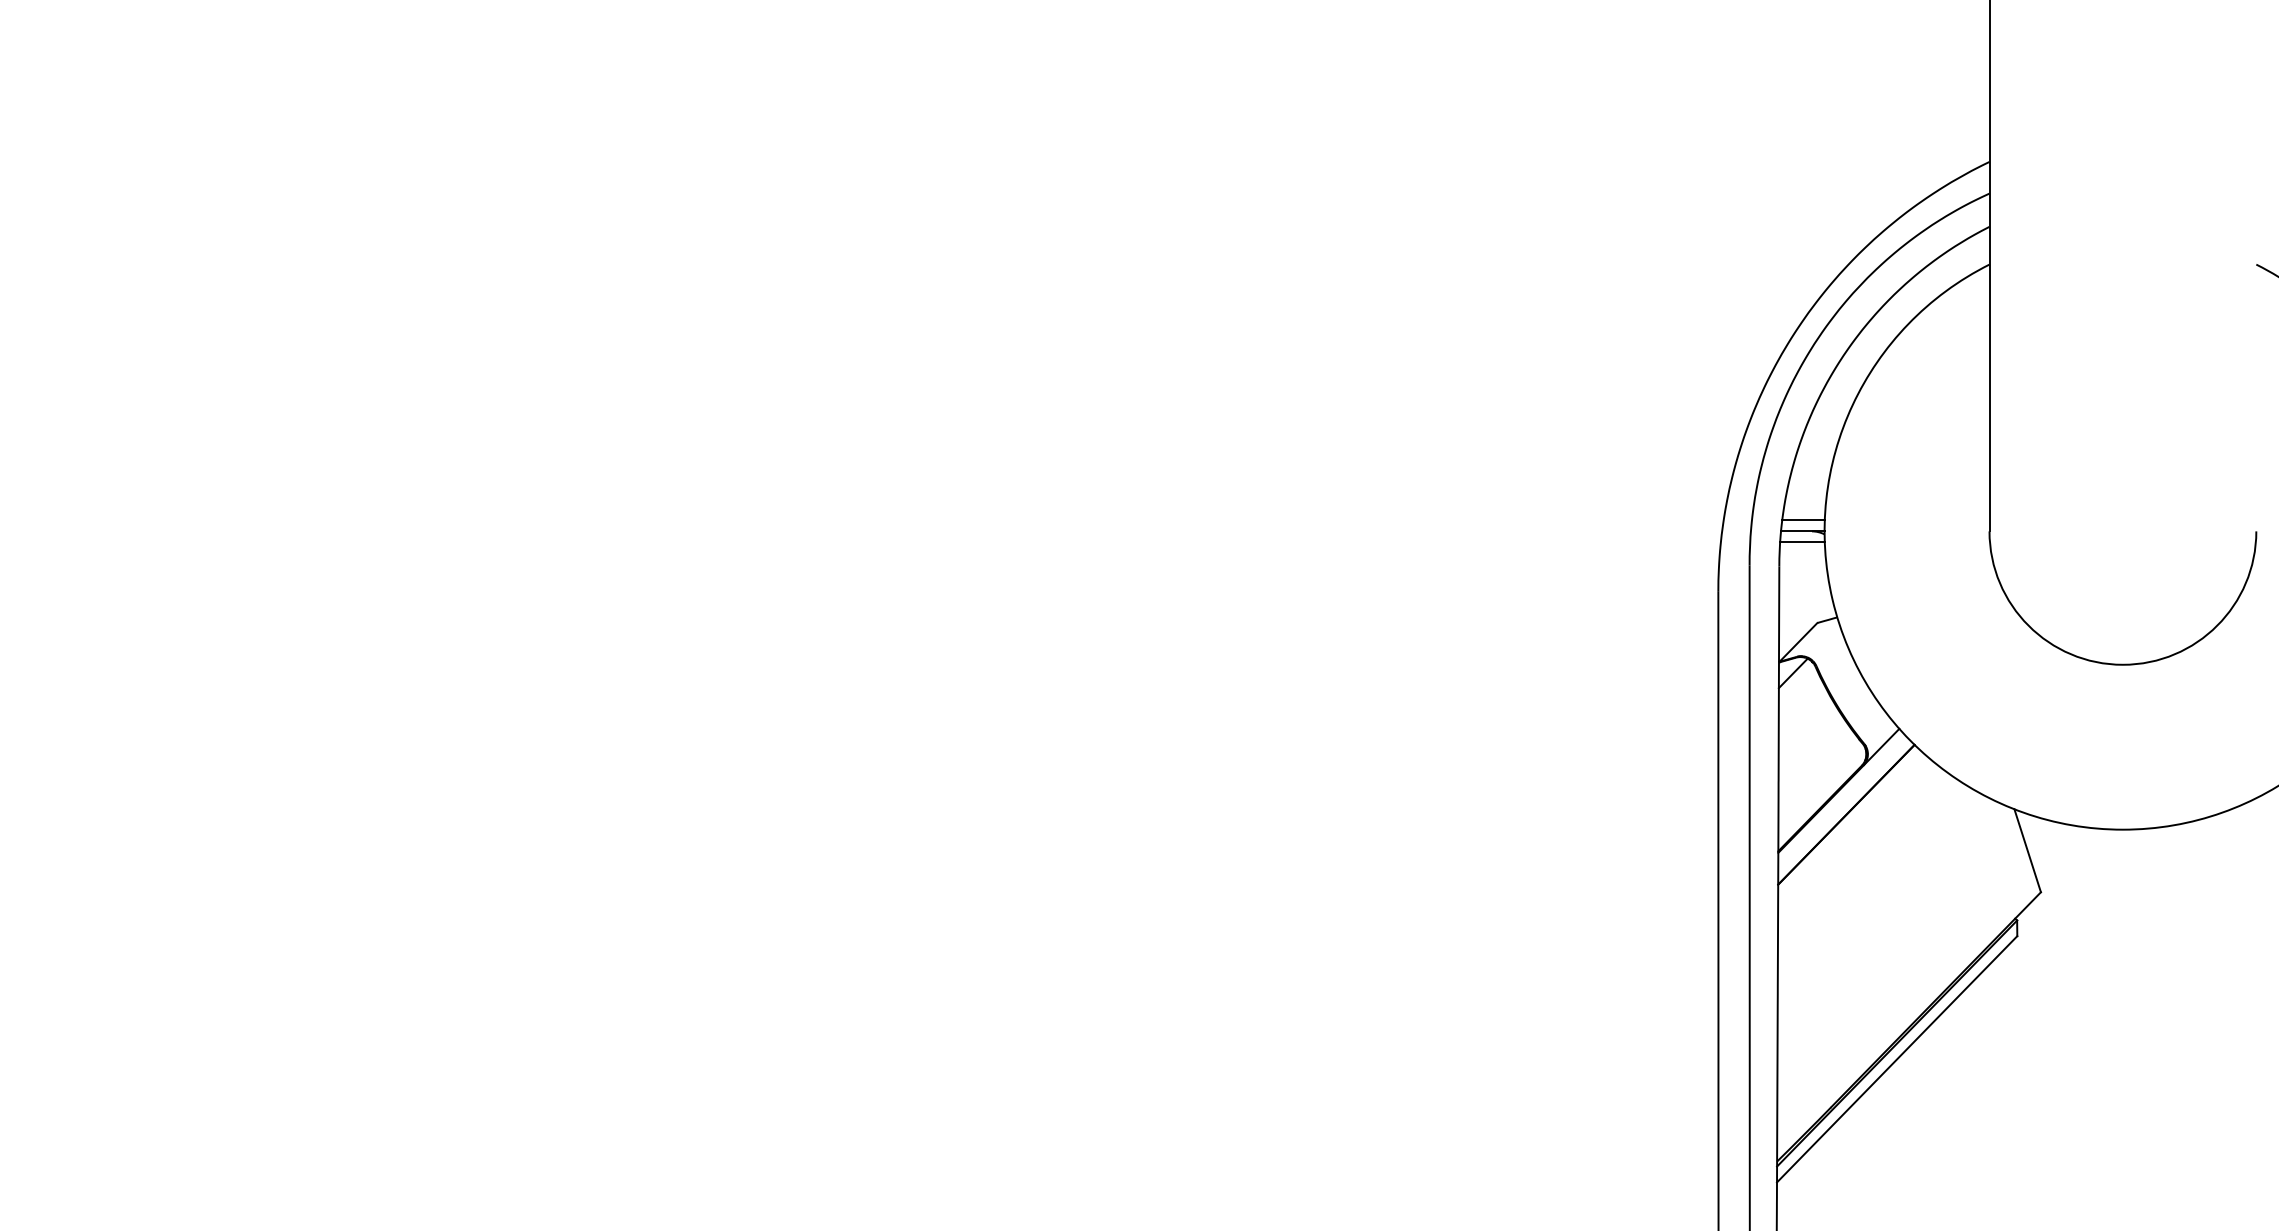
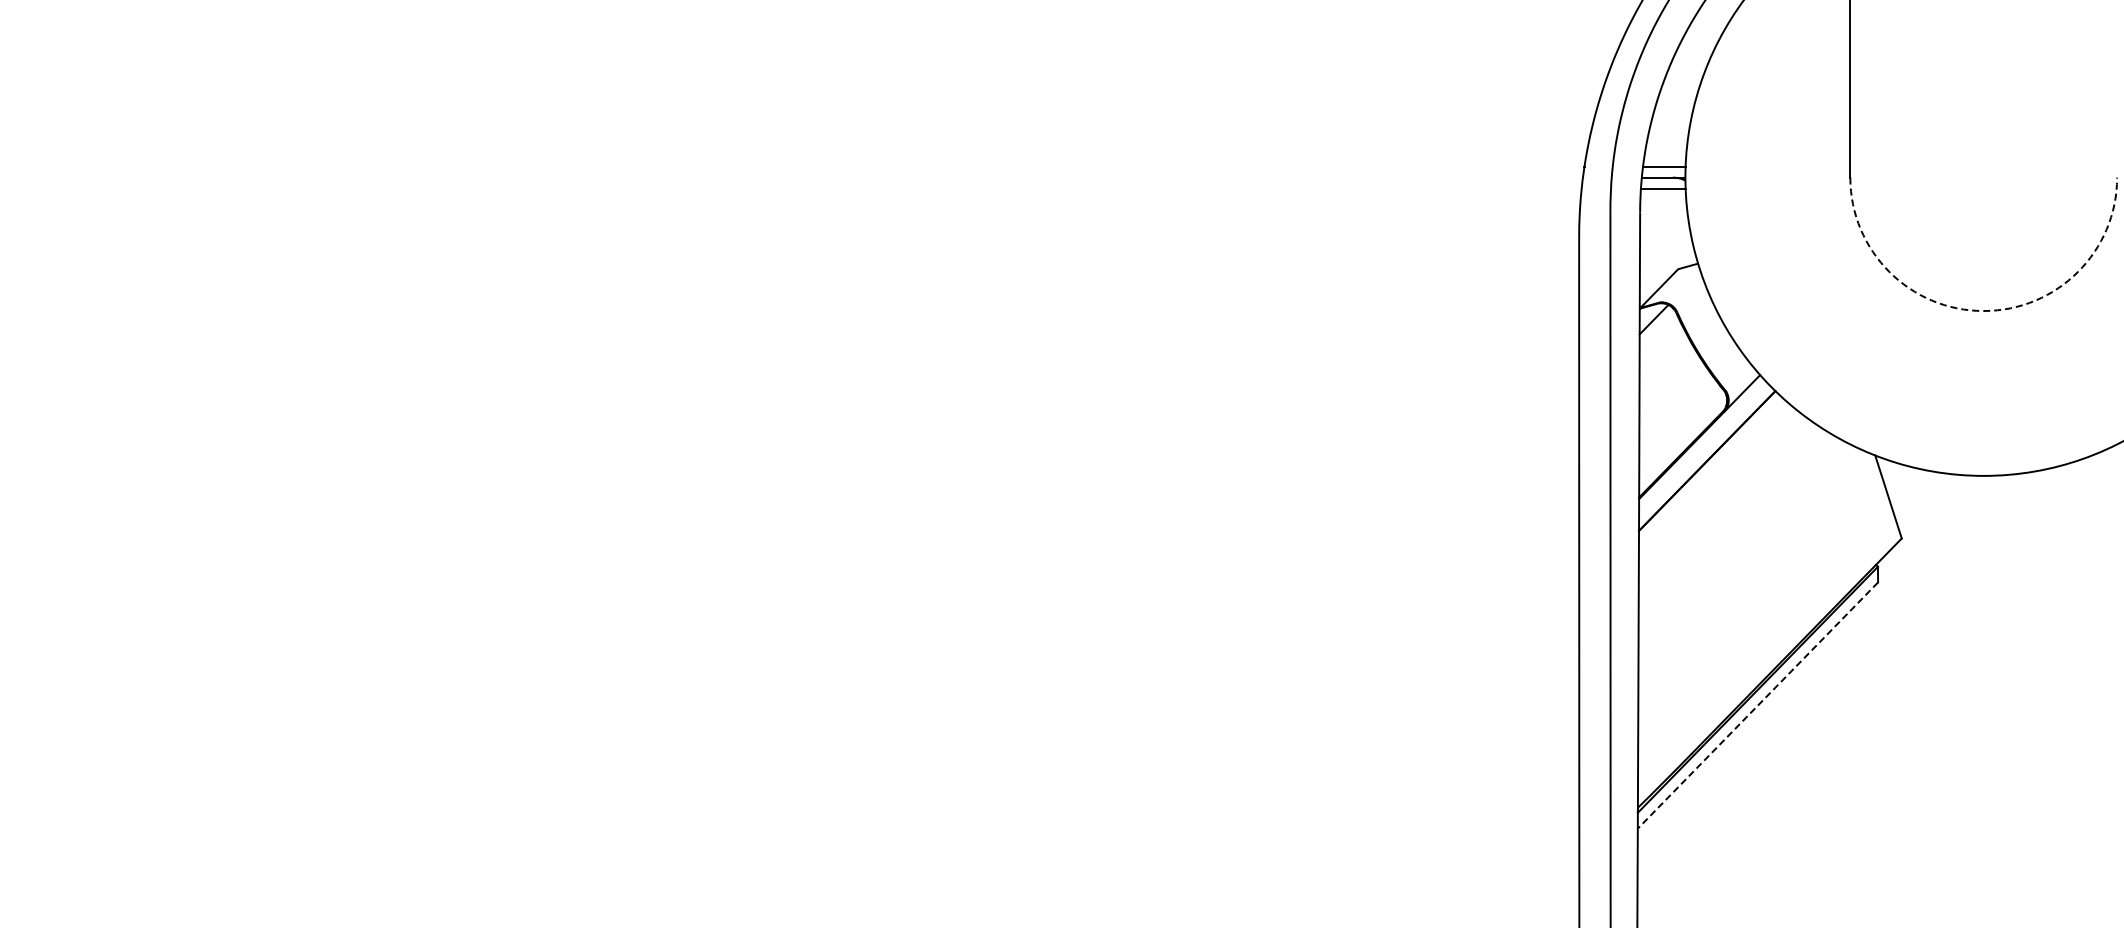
arc: (2122, 664) -> (1983, 310), solid -> dashed
line: (1896, 1059) -> (1757, 705), solid -> dashed

